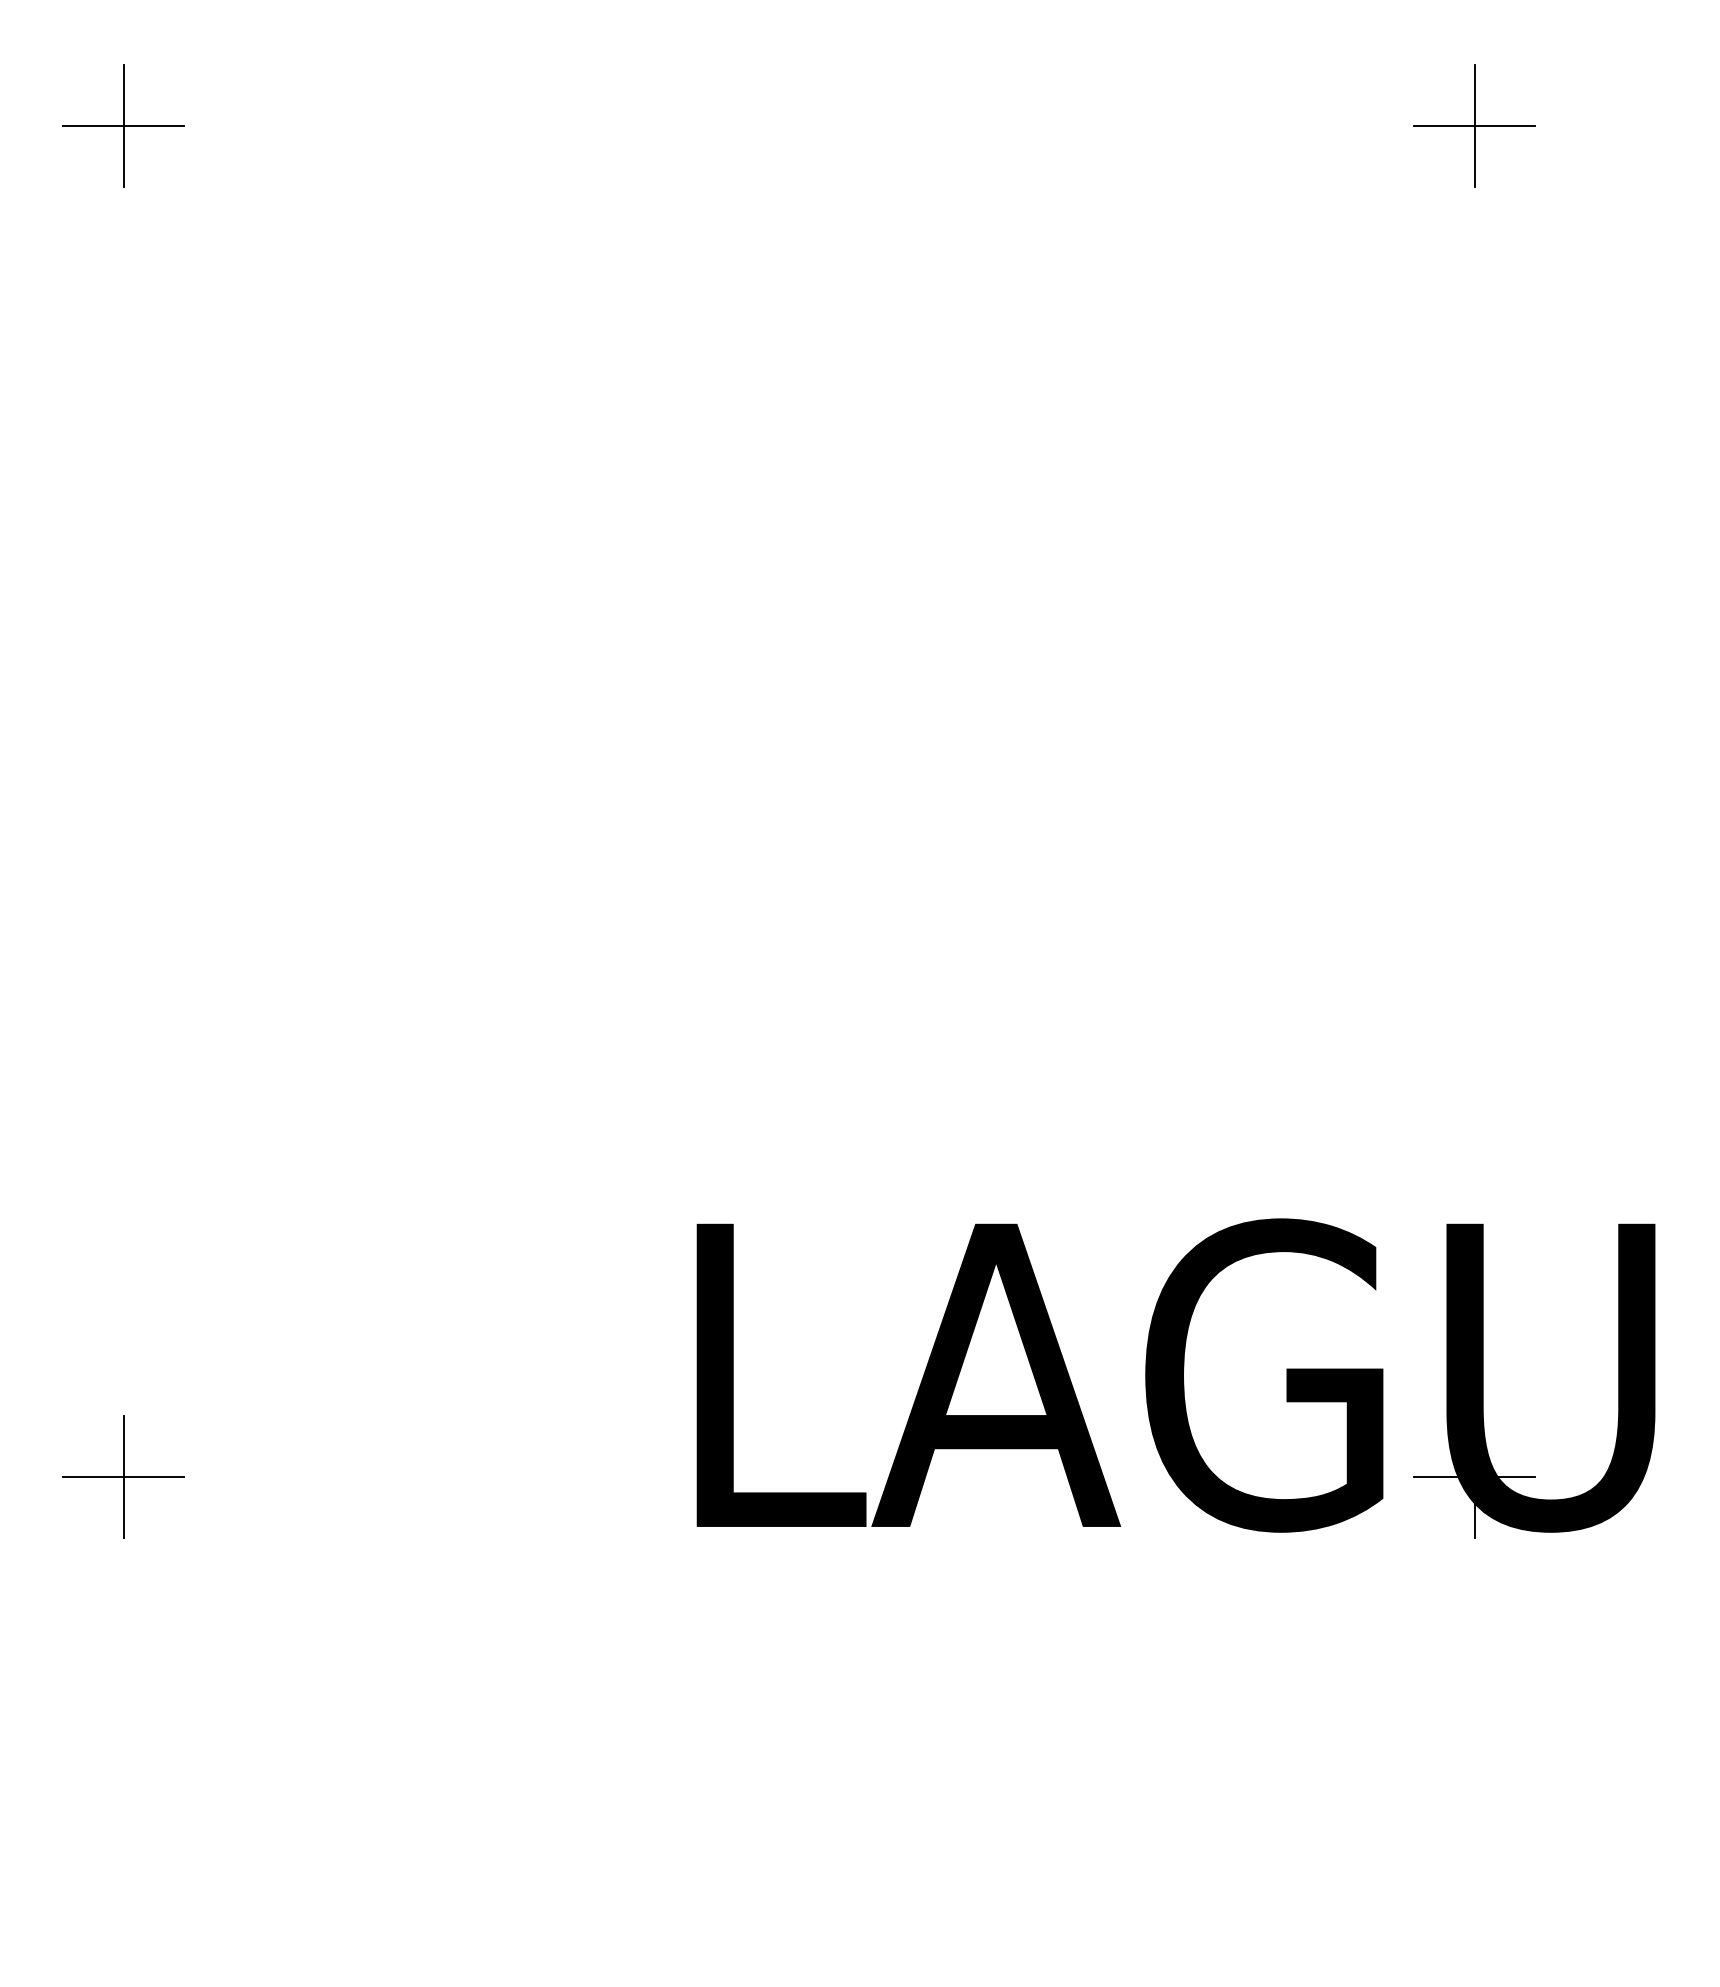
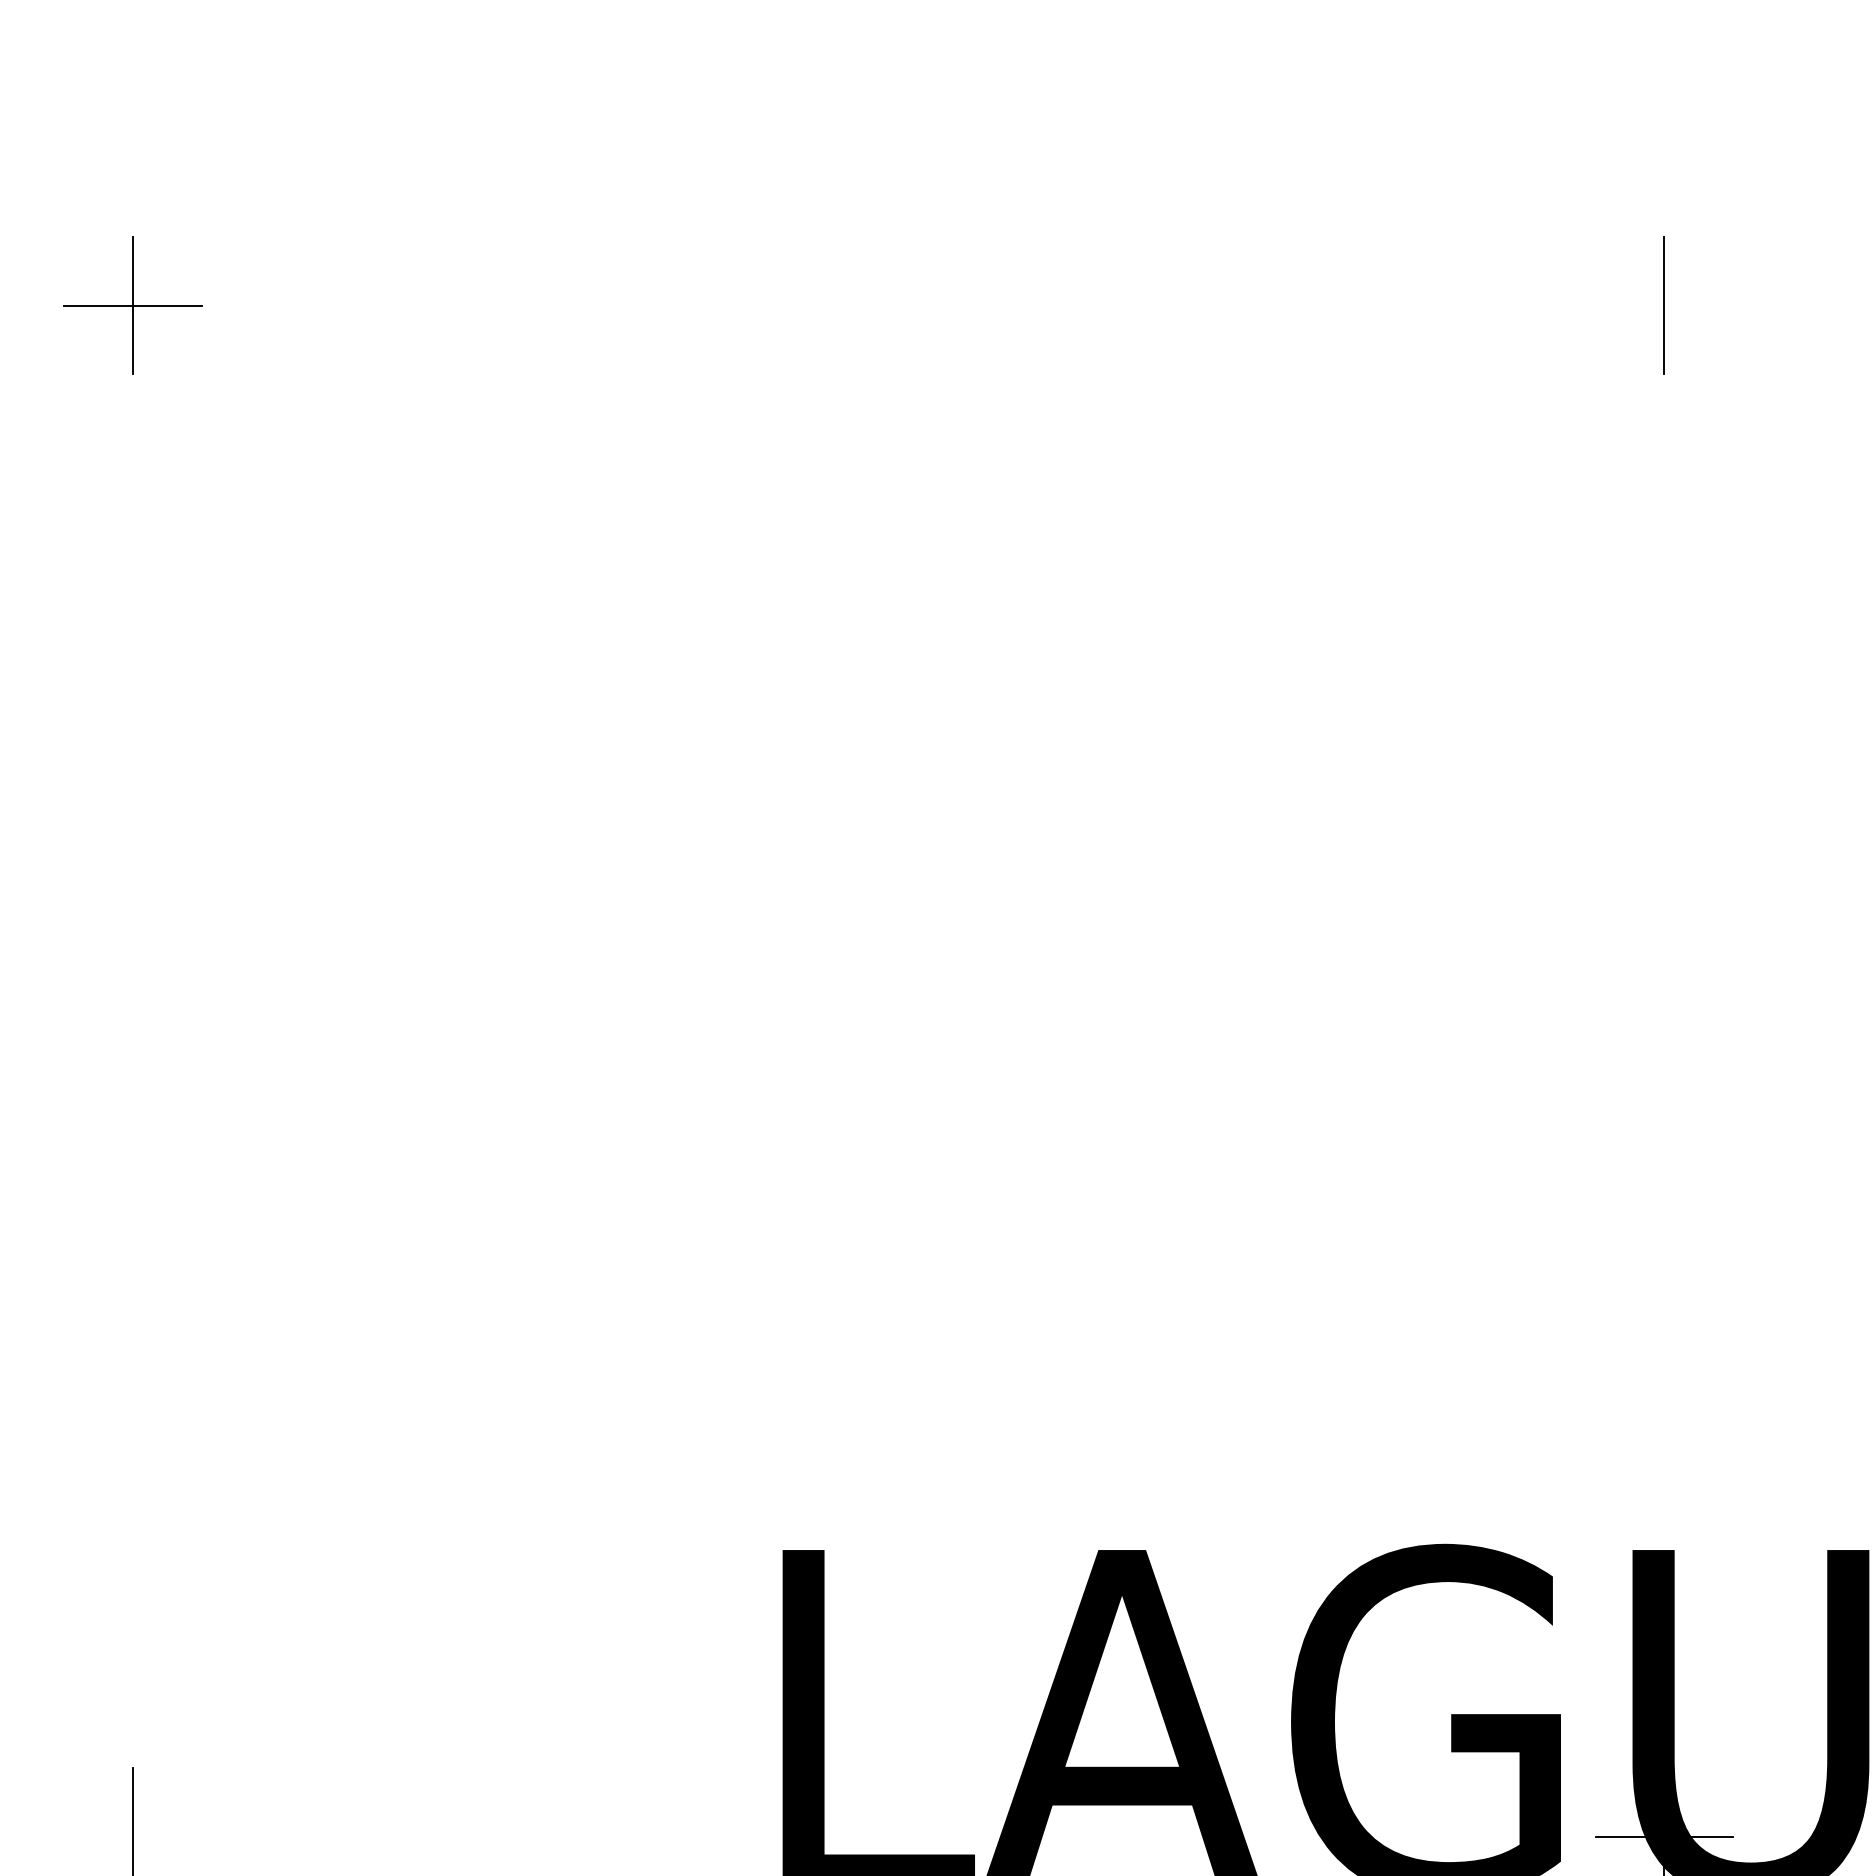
line: (1474, 125) -> (1664, 304), removed
line: (123, 1477) -> (132, 1837), removed

